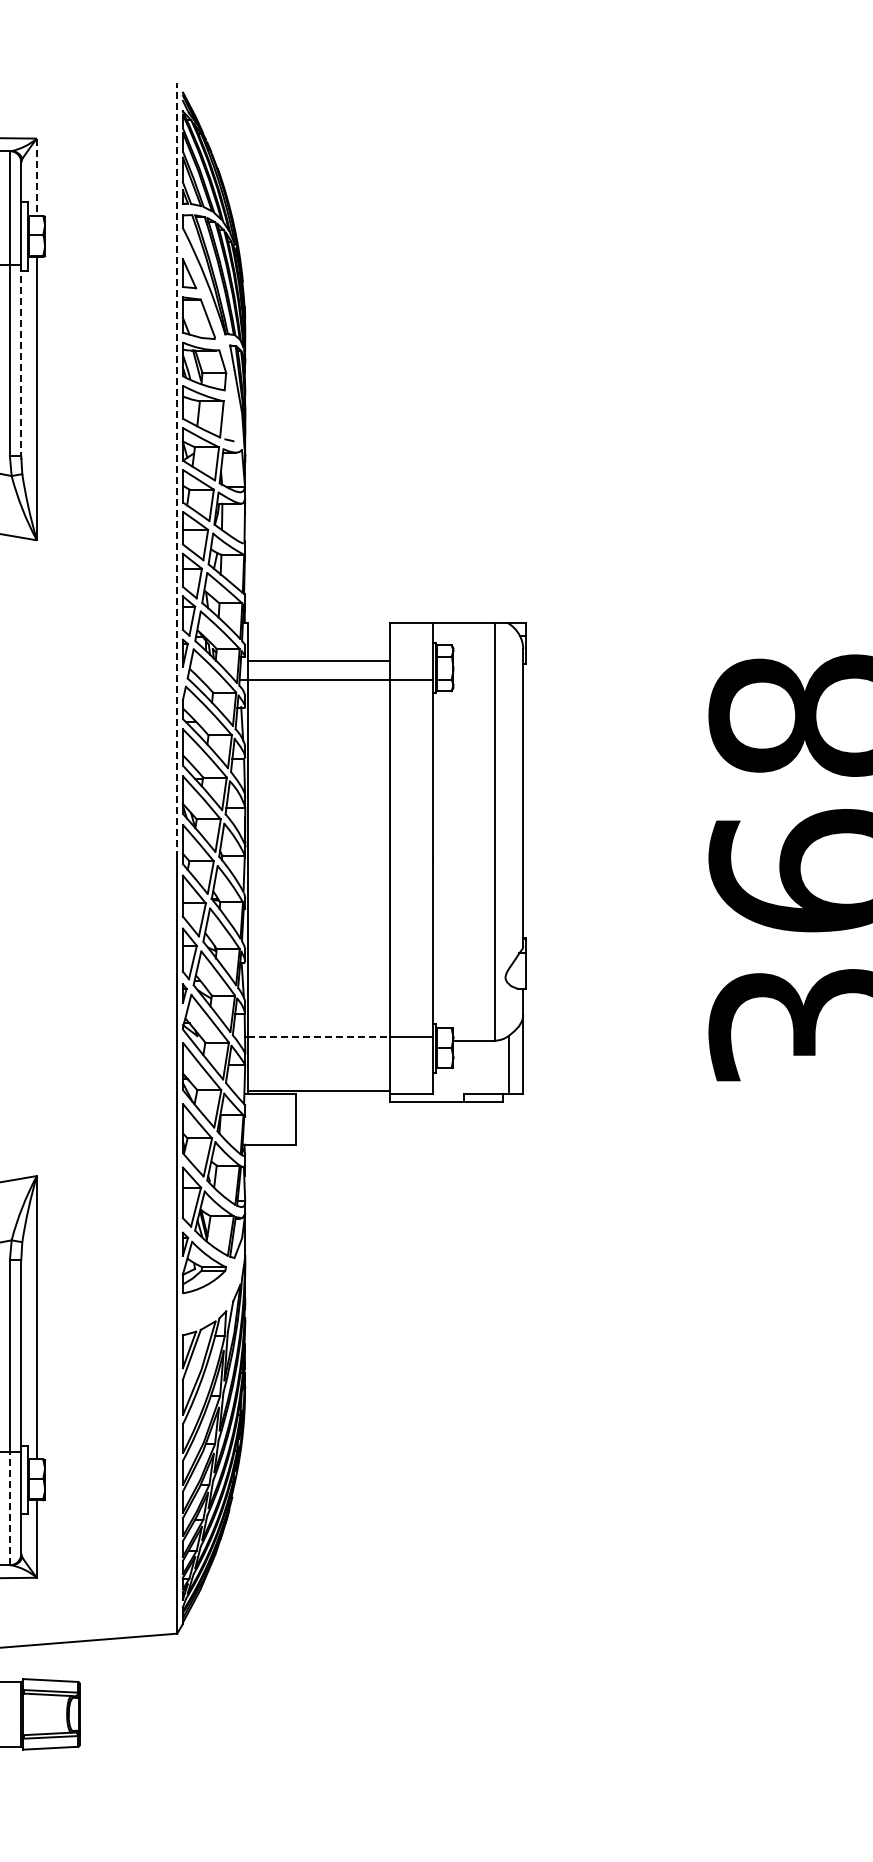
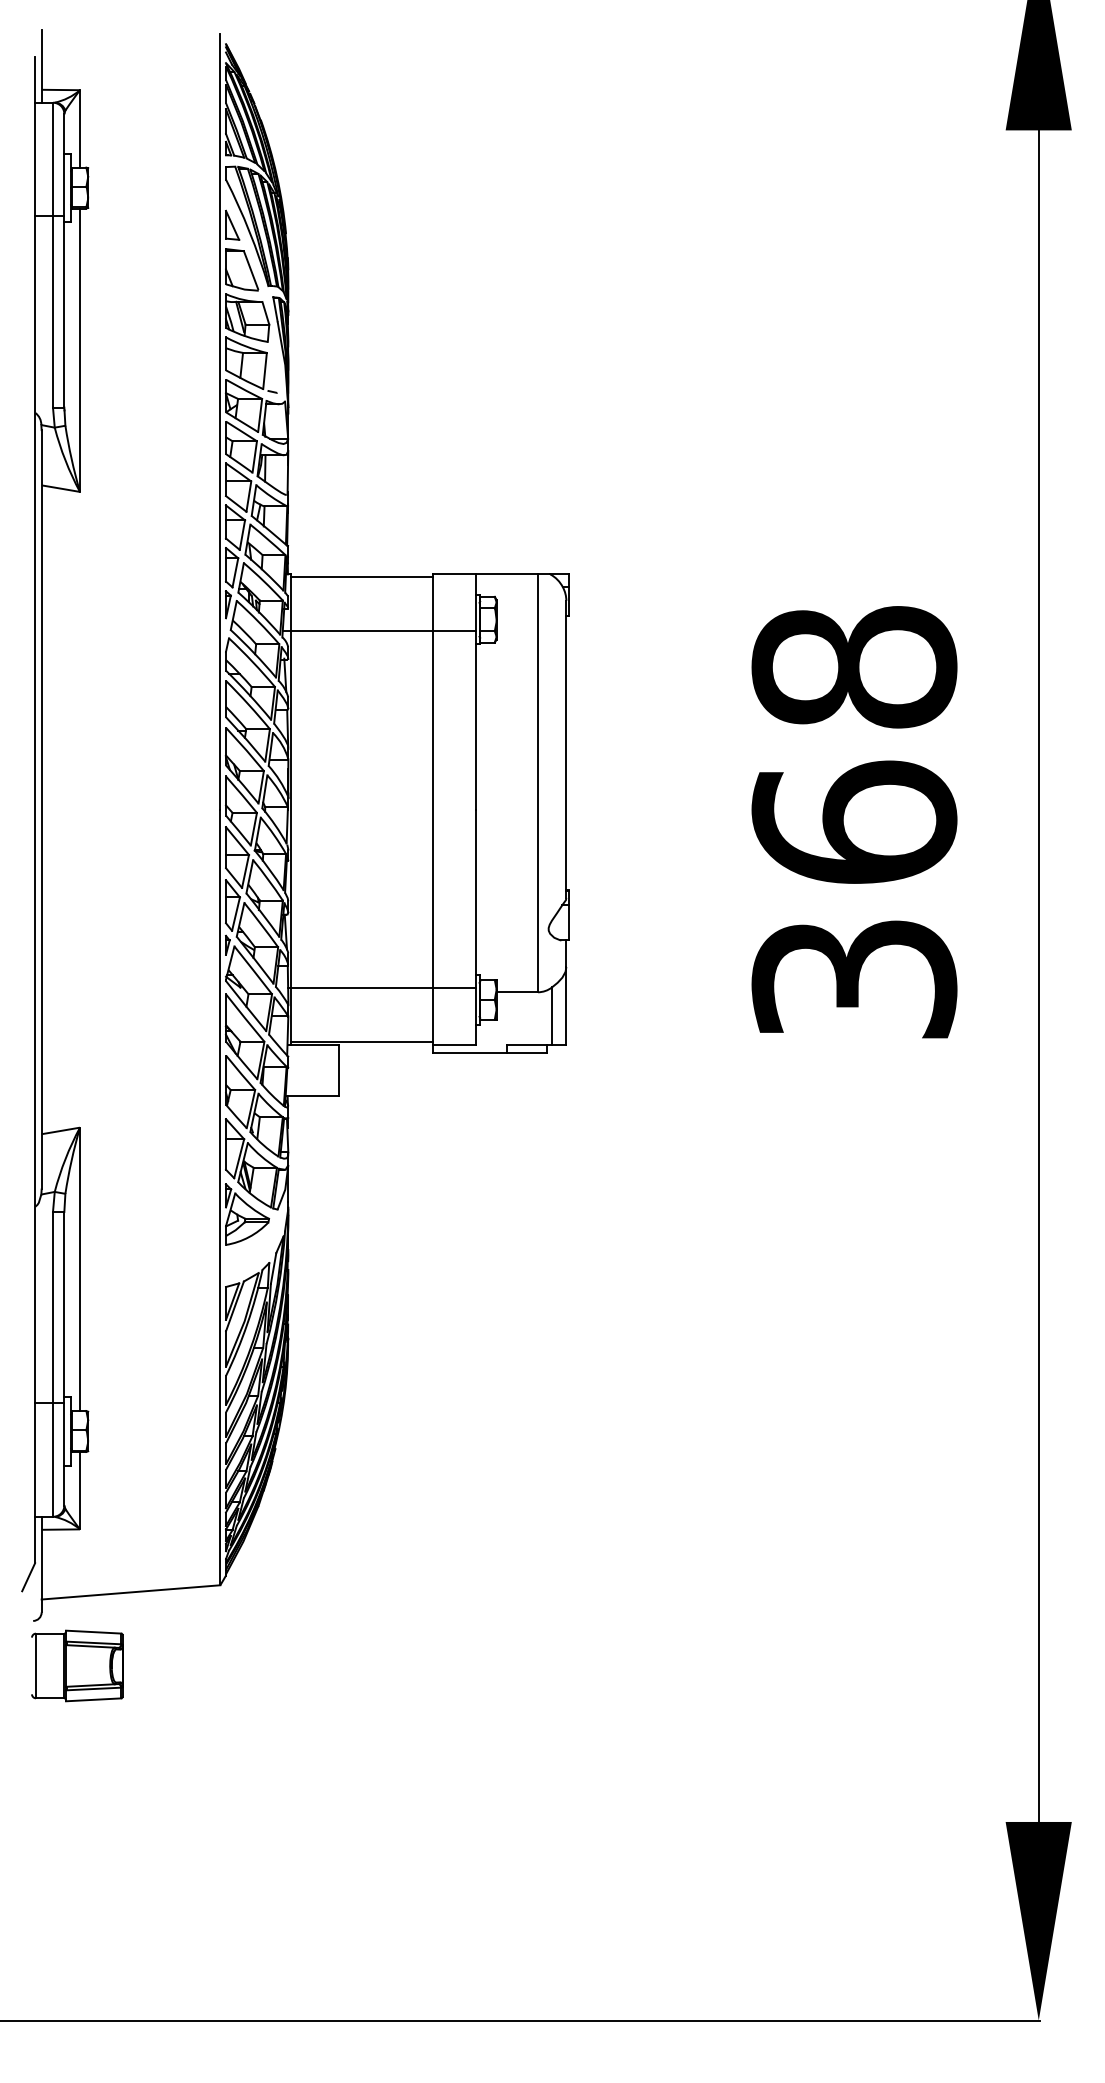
line: (37, 176) -> (80, 128), dashed -> solid
line: (21, 359) -> (64, 311), dashed -> solid
line: (177, 470) -> (220, 422), dashed -> solid
line: (319, 660) -> (362, 577), moved
line: (319, 1036) -> (362, 988), dashed -> solid
line: (10, 1508) -> (53, 1460), dashed -> solid

